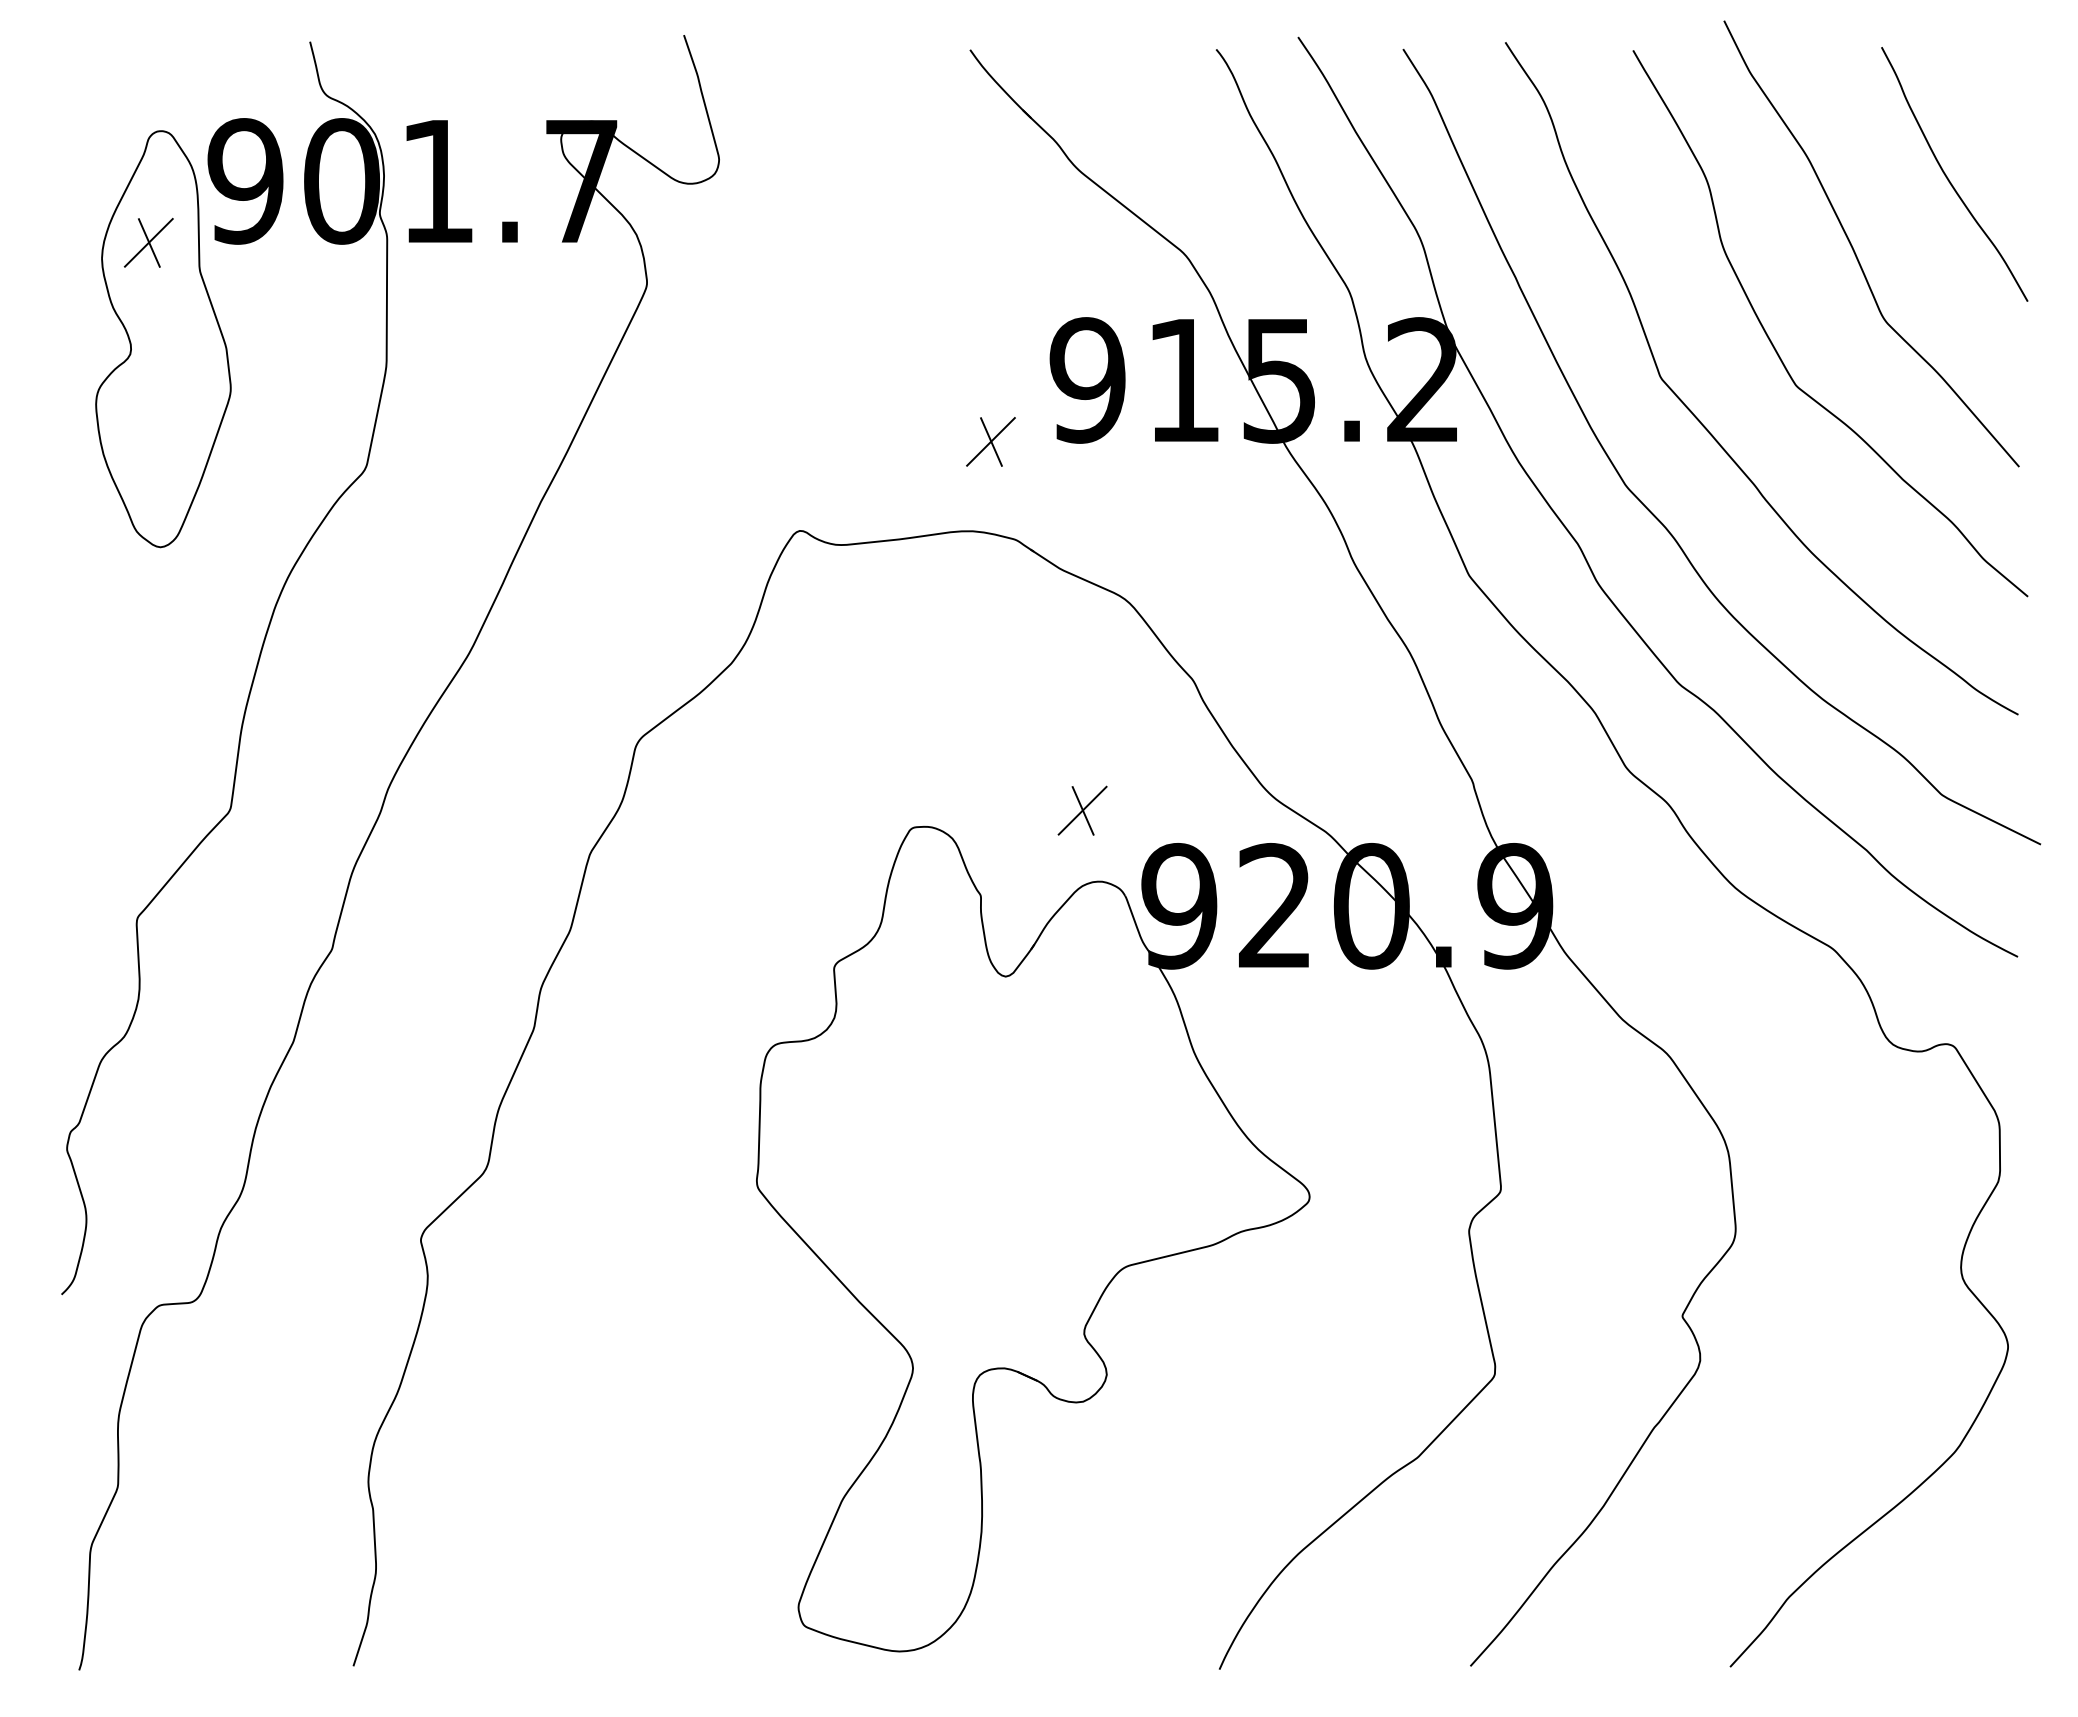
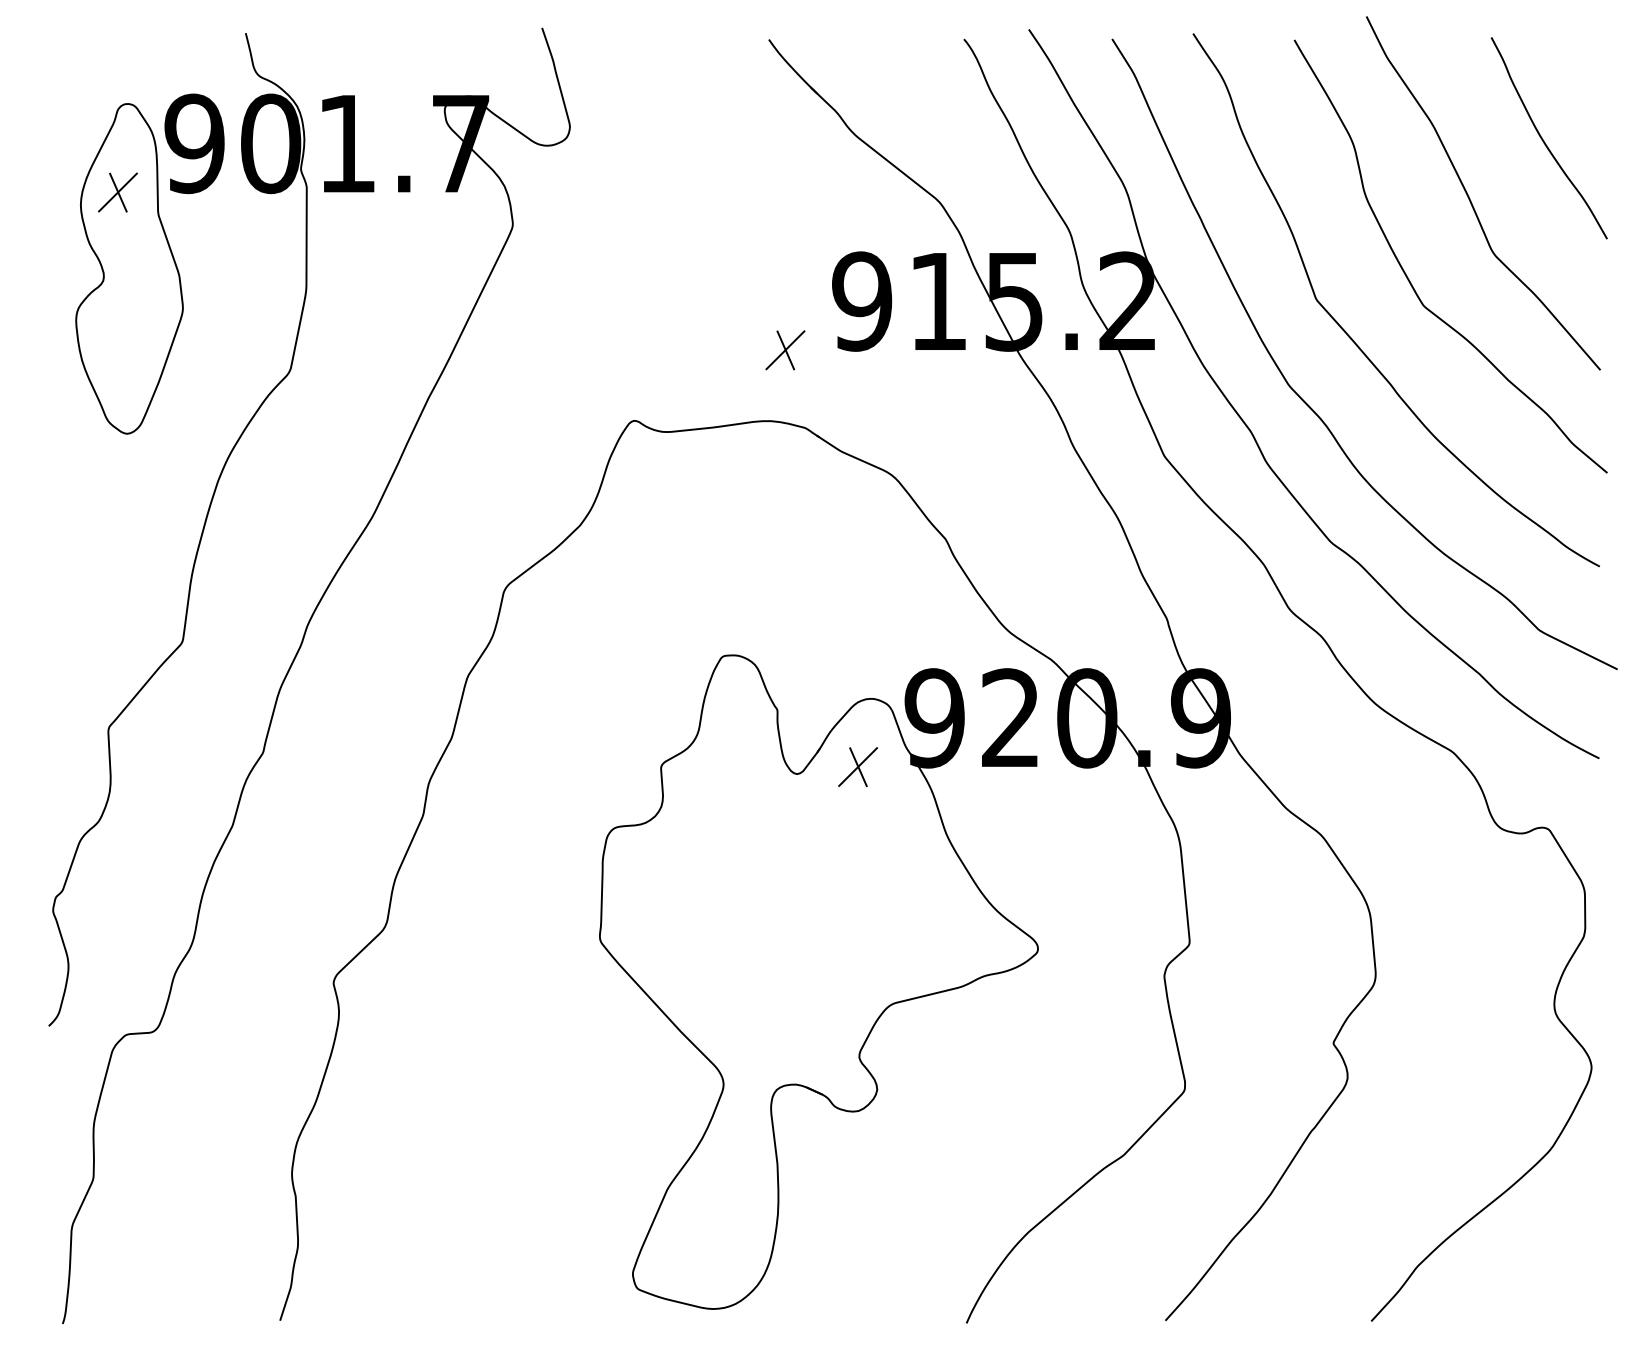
part: (1082, 810) -> (857, 766), moved

